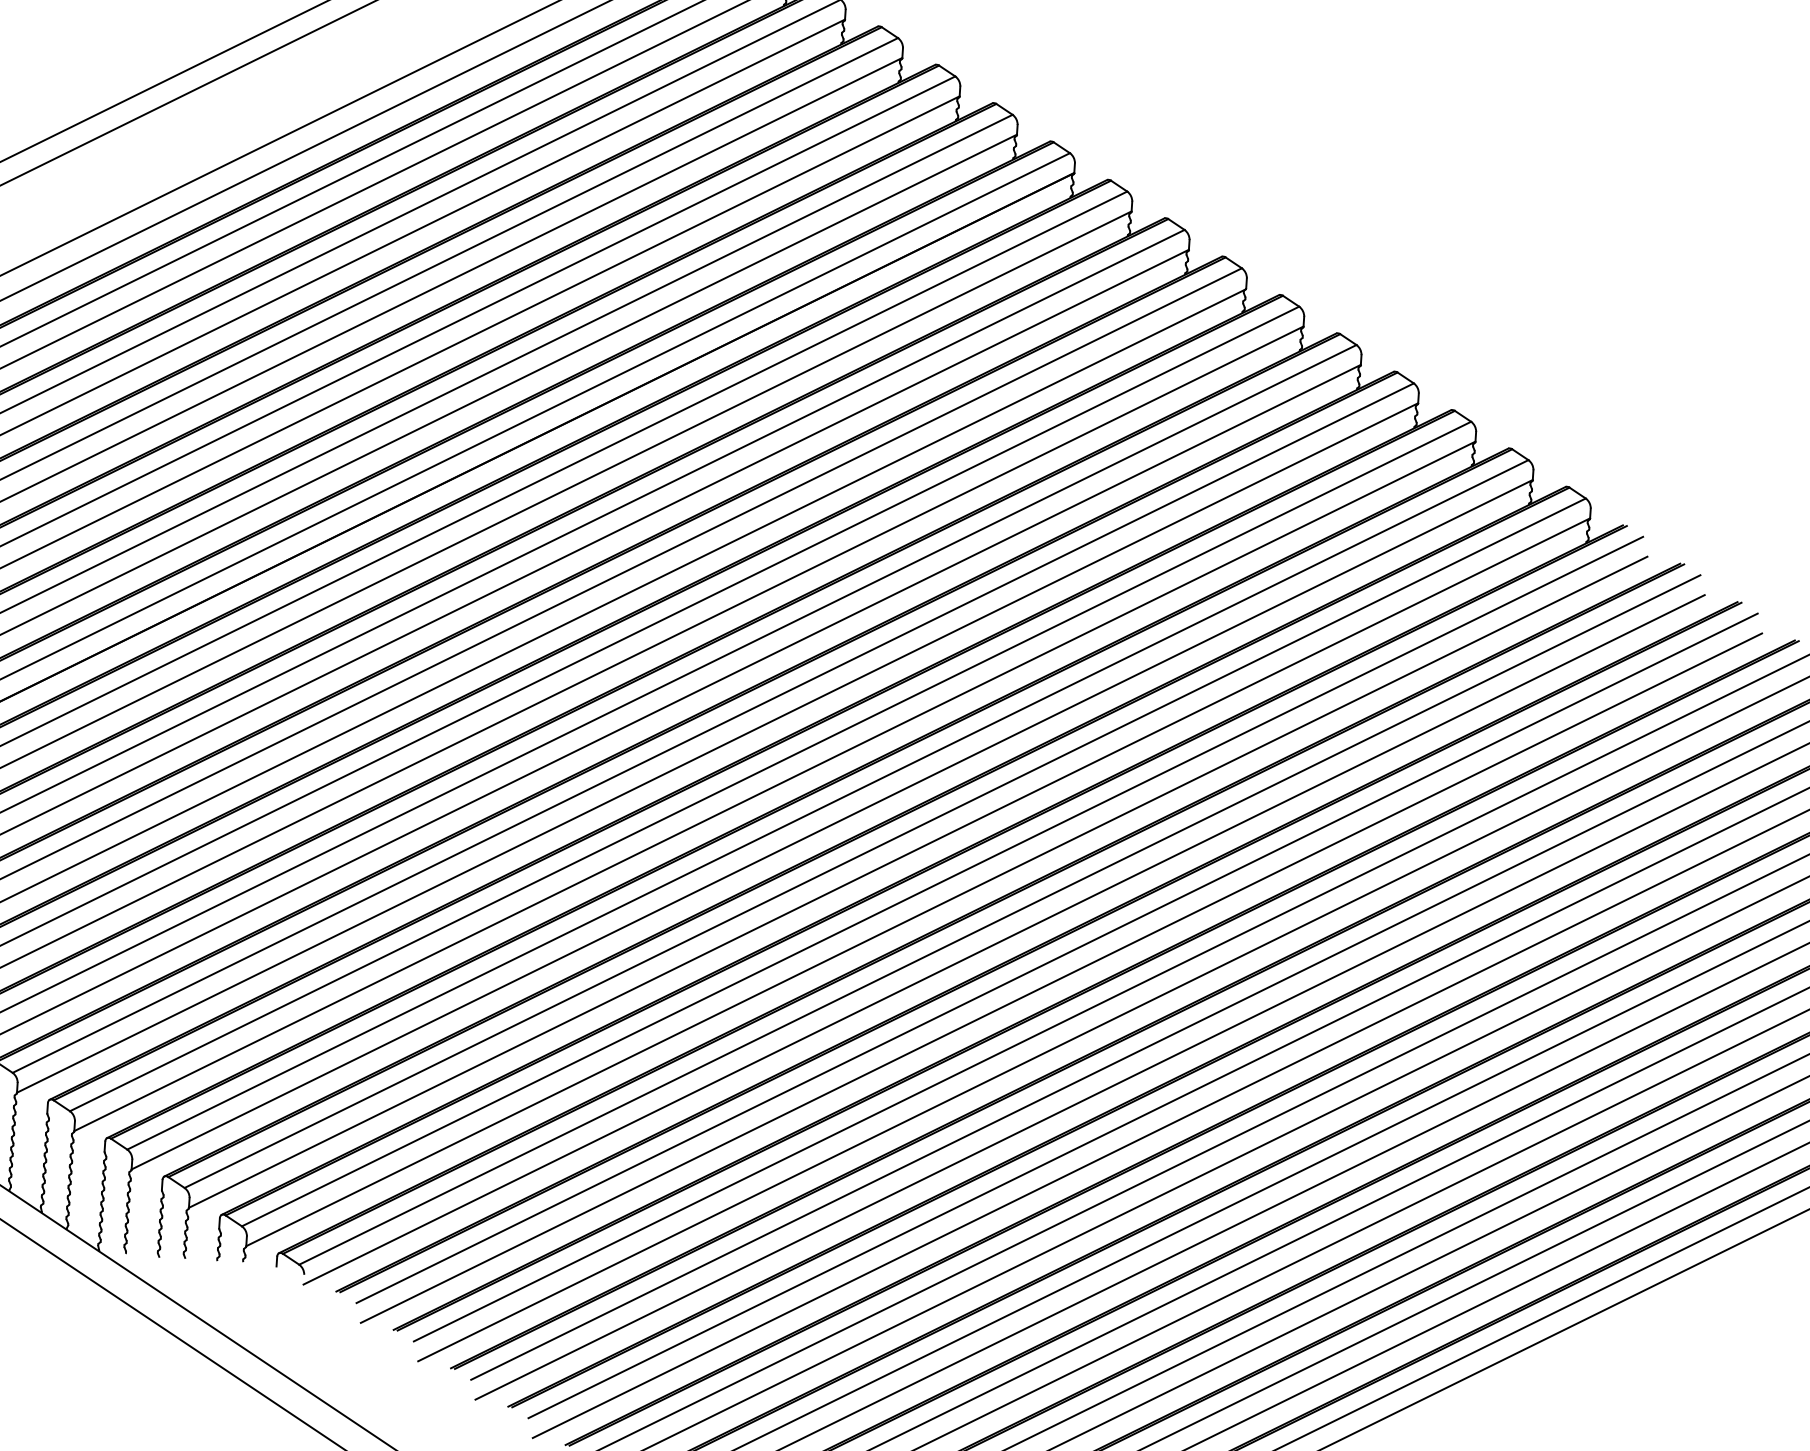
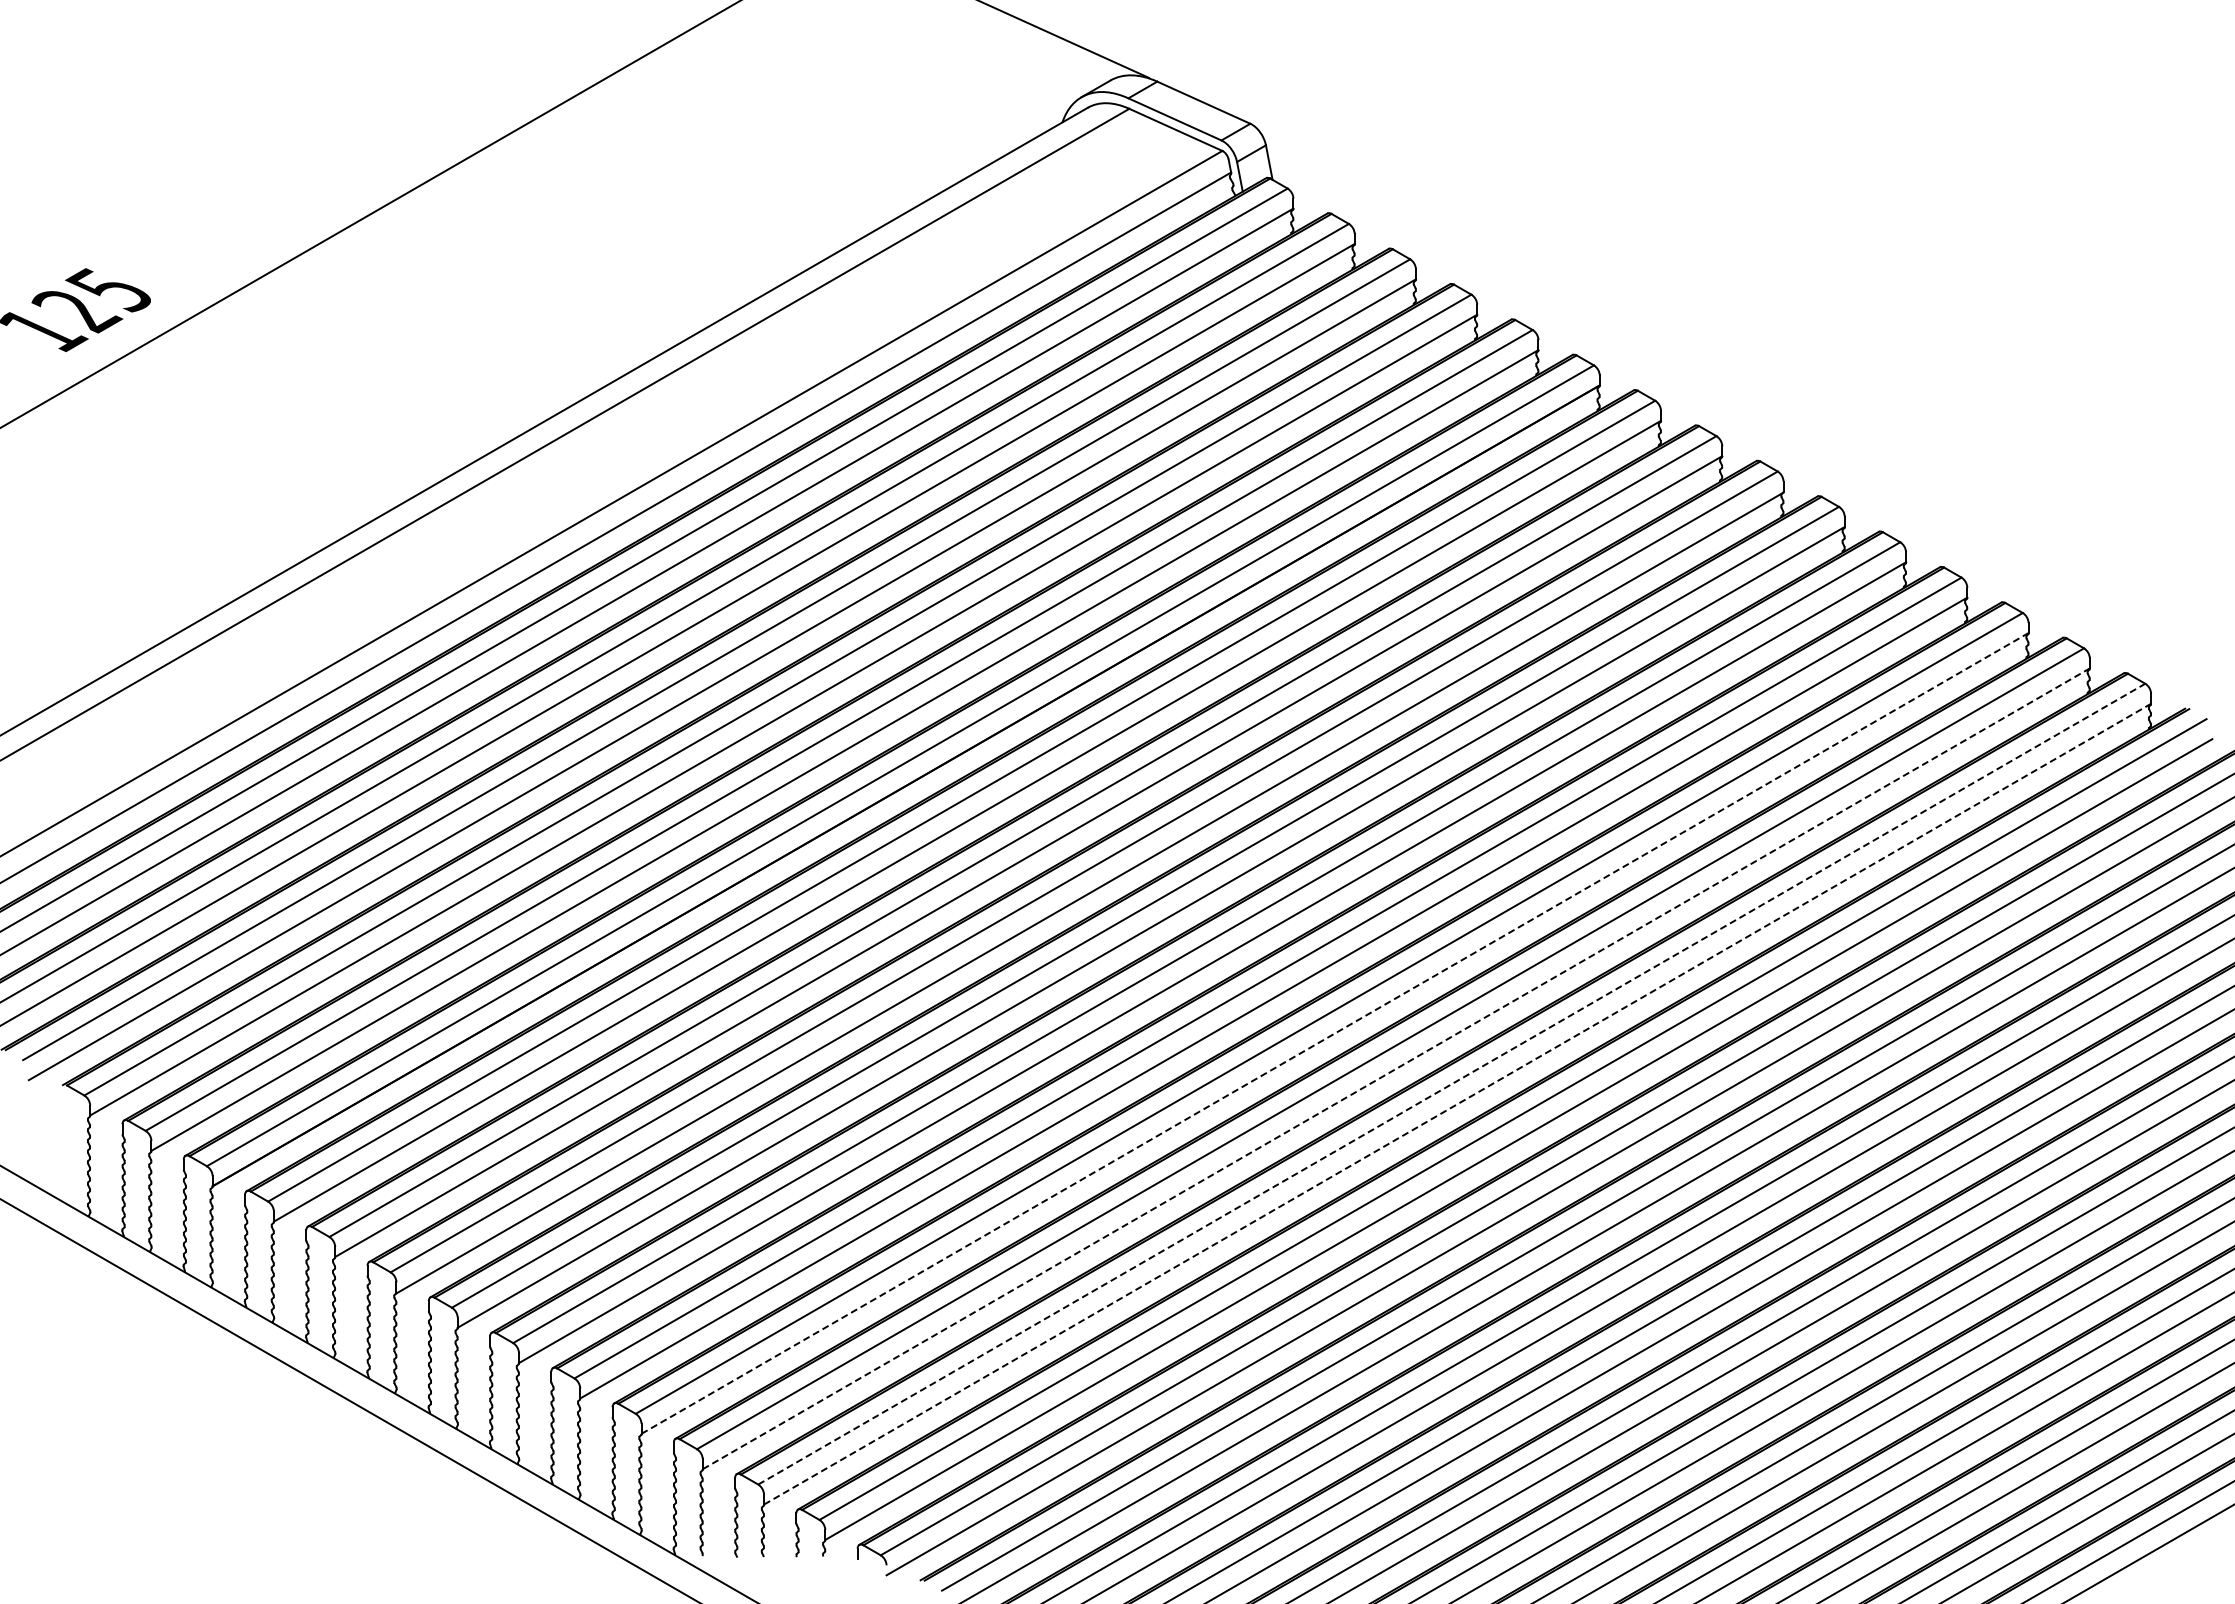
line: (775, 786) -> (1335, 1033), solid -> dashed
line: (832, 824) -> (1396, 1068), solid -> dashed
line: (884, 843) -> (1451, 1084), solid -> dashed
line: (889, 863) -> (1457, 1104), solid -> dashed

